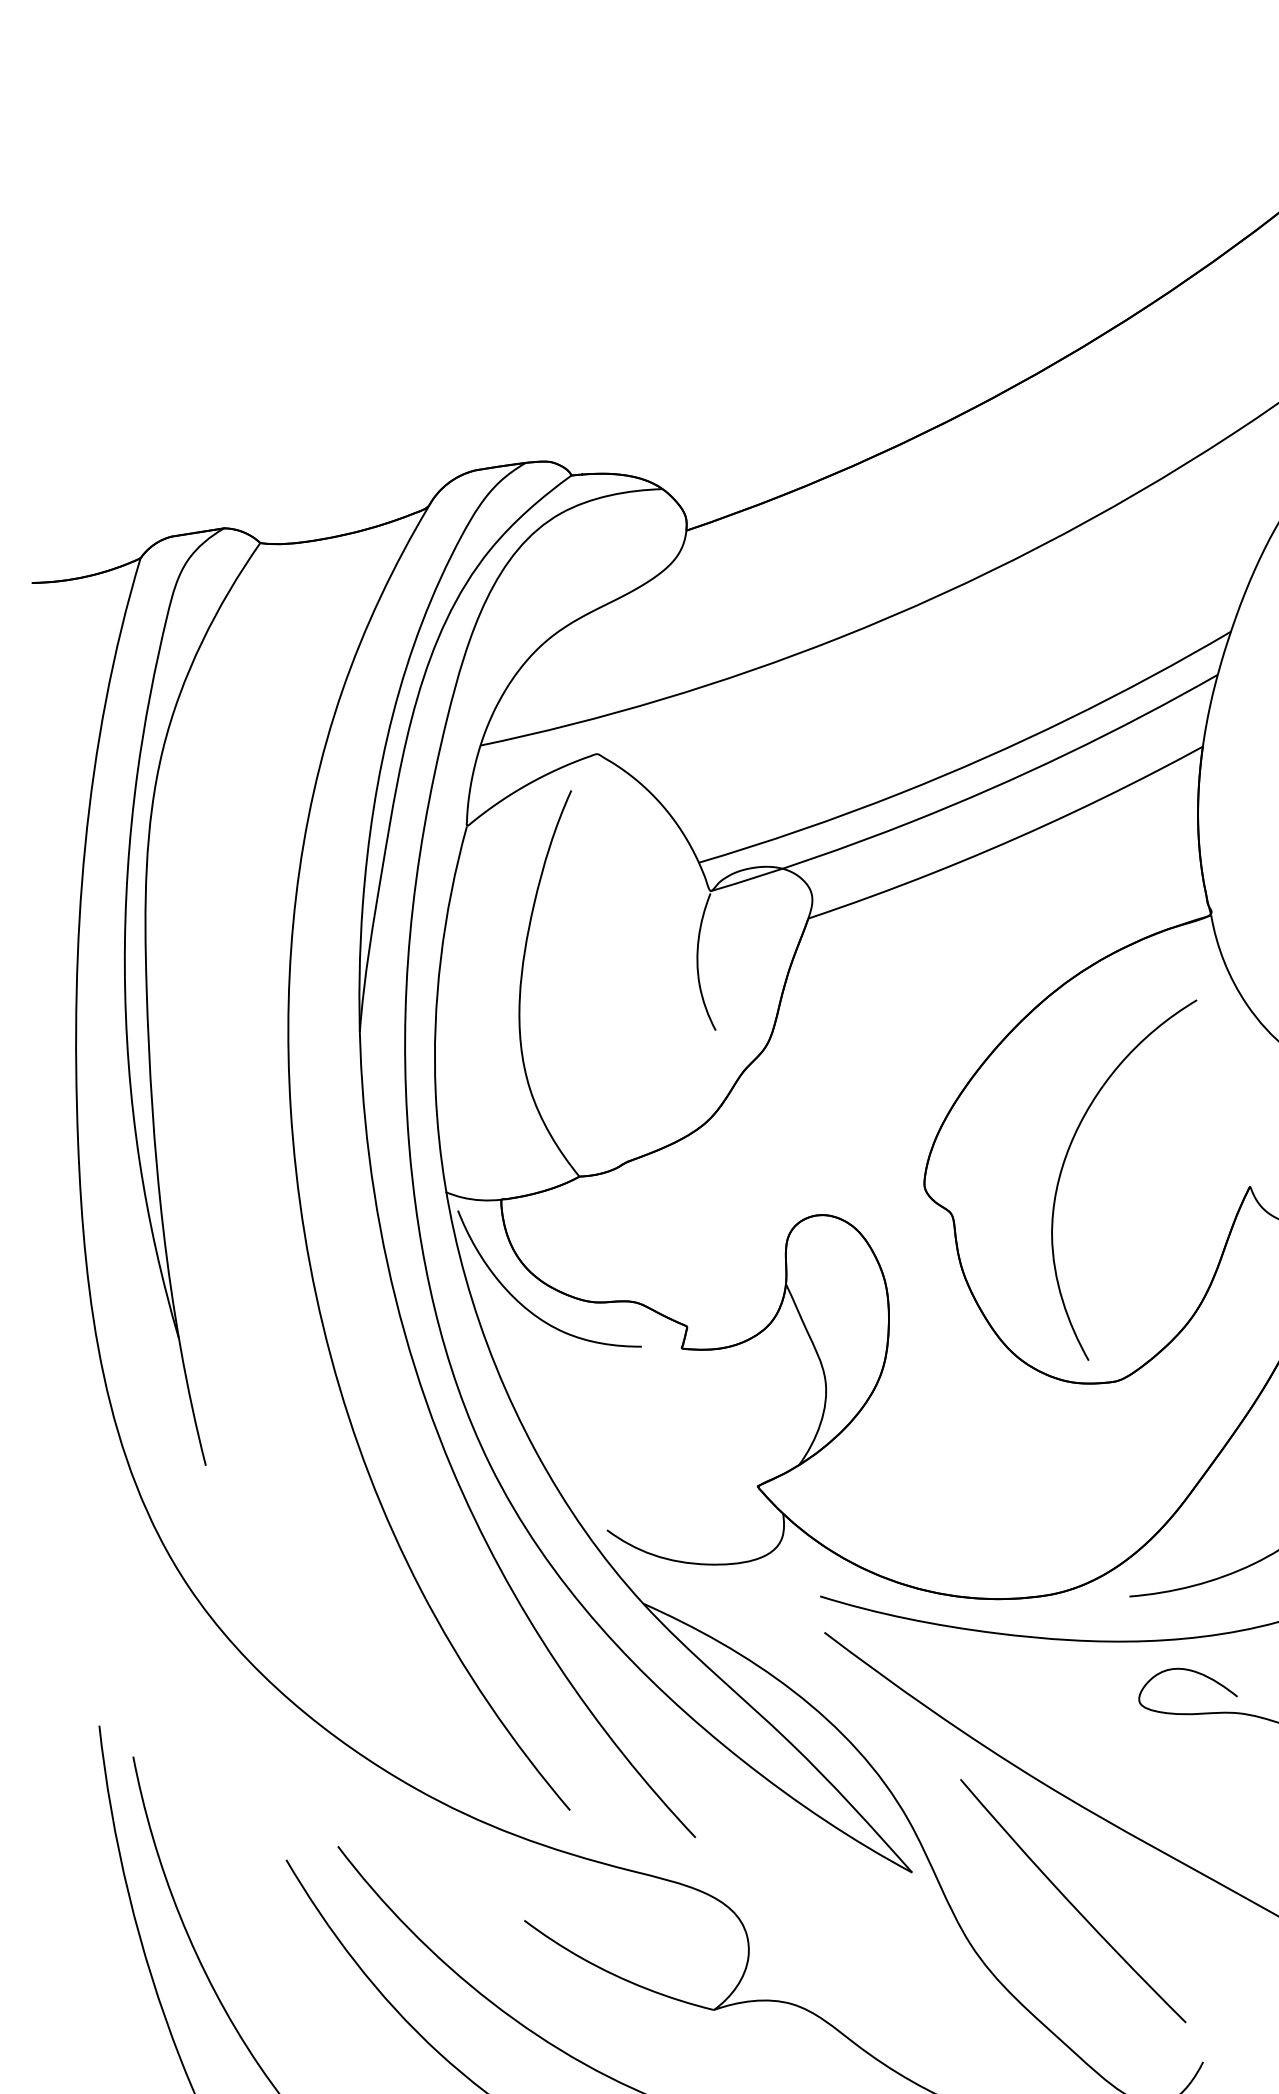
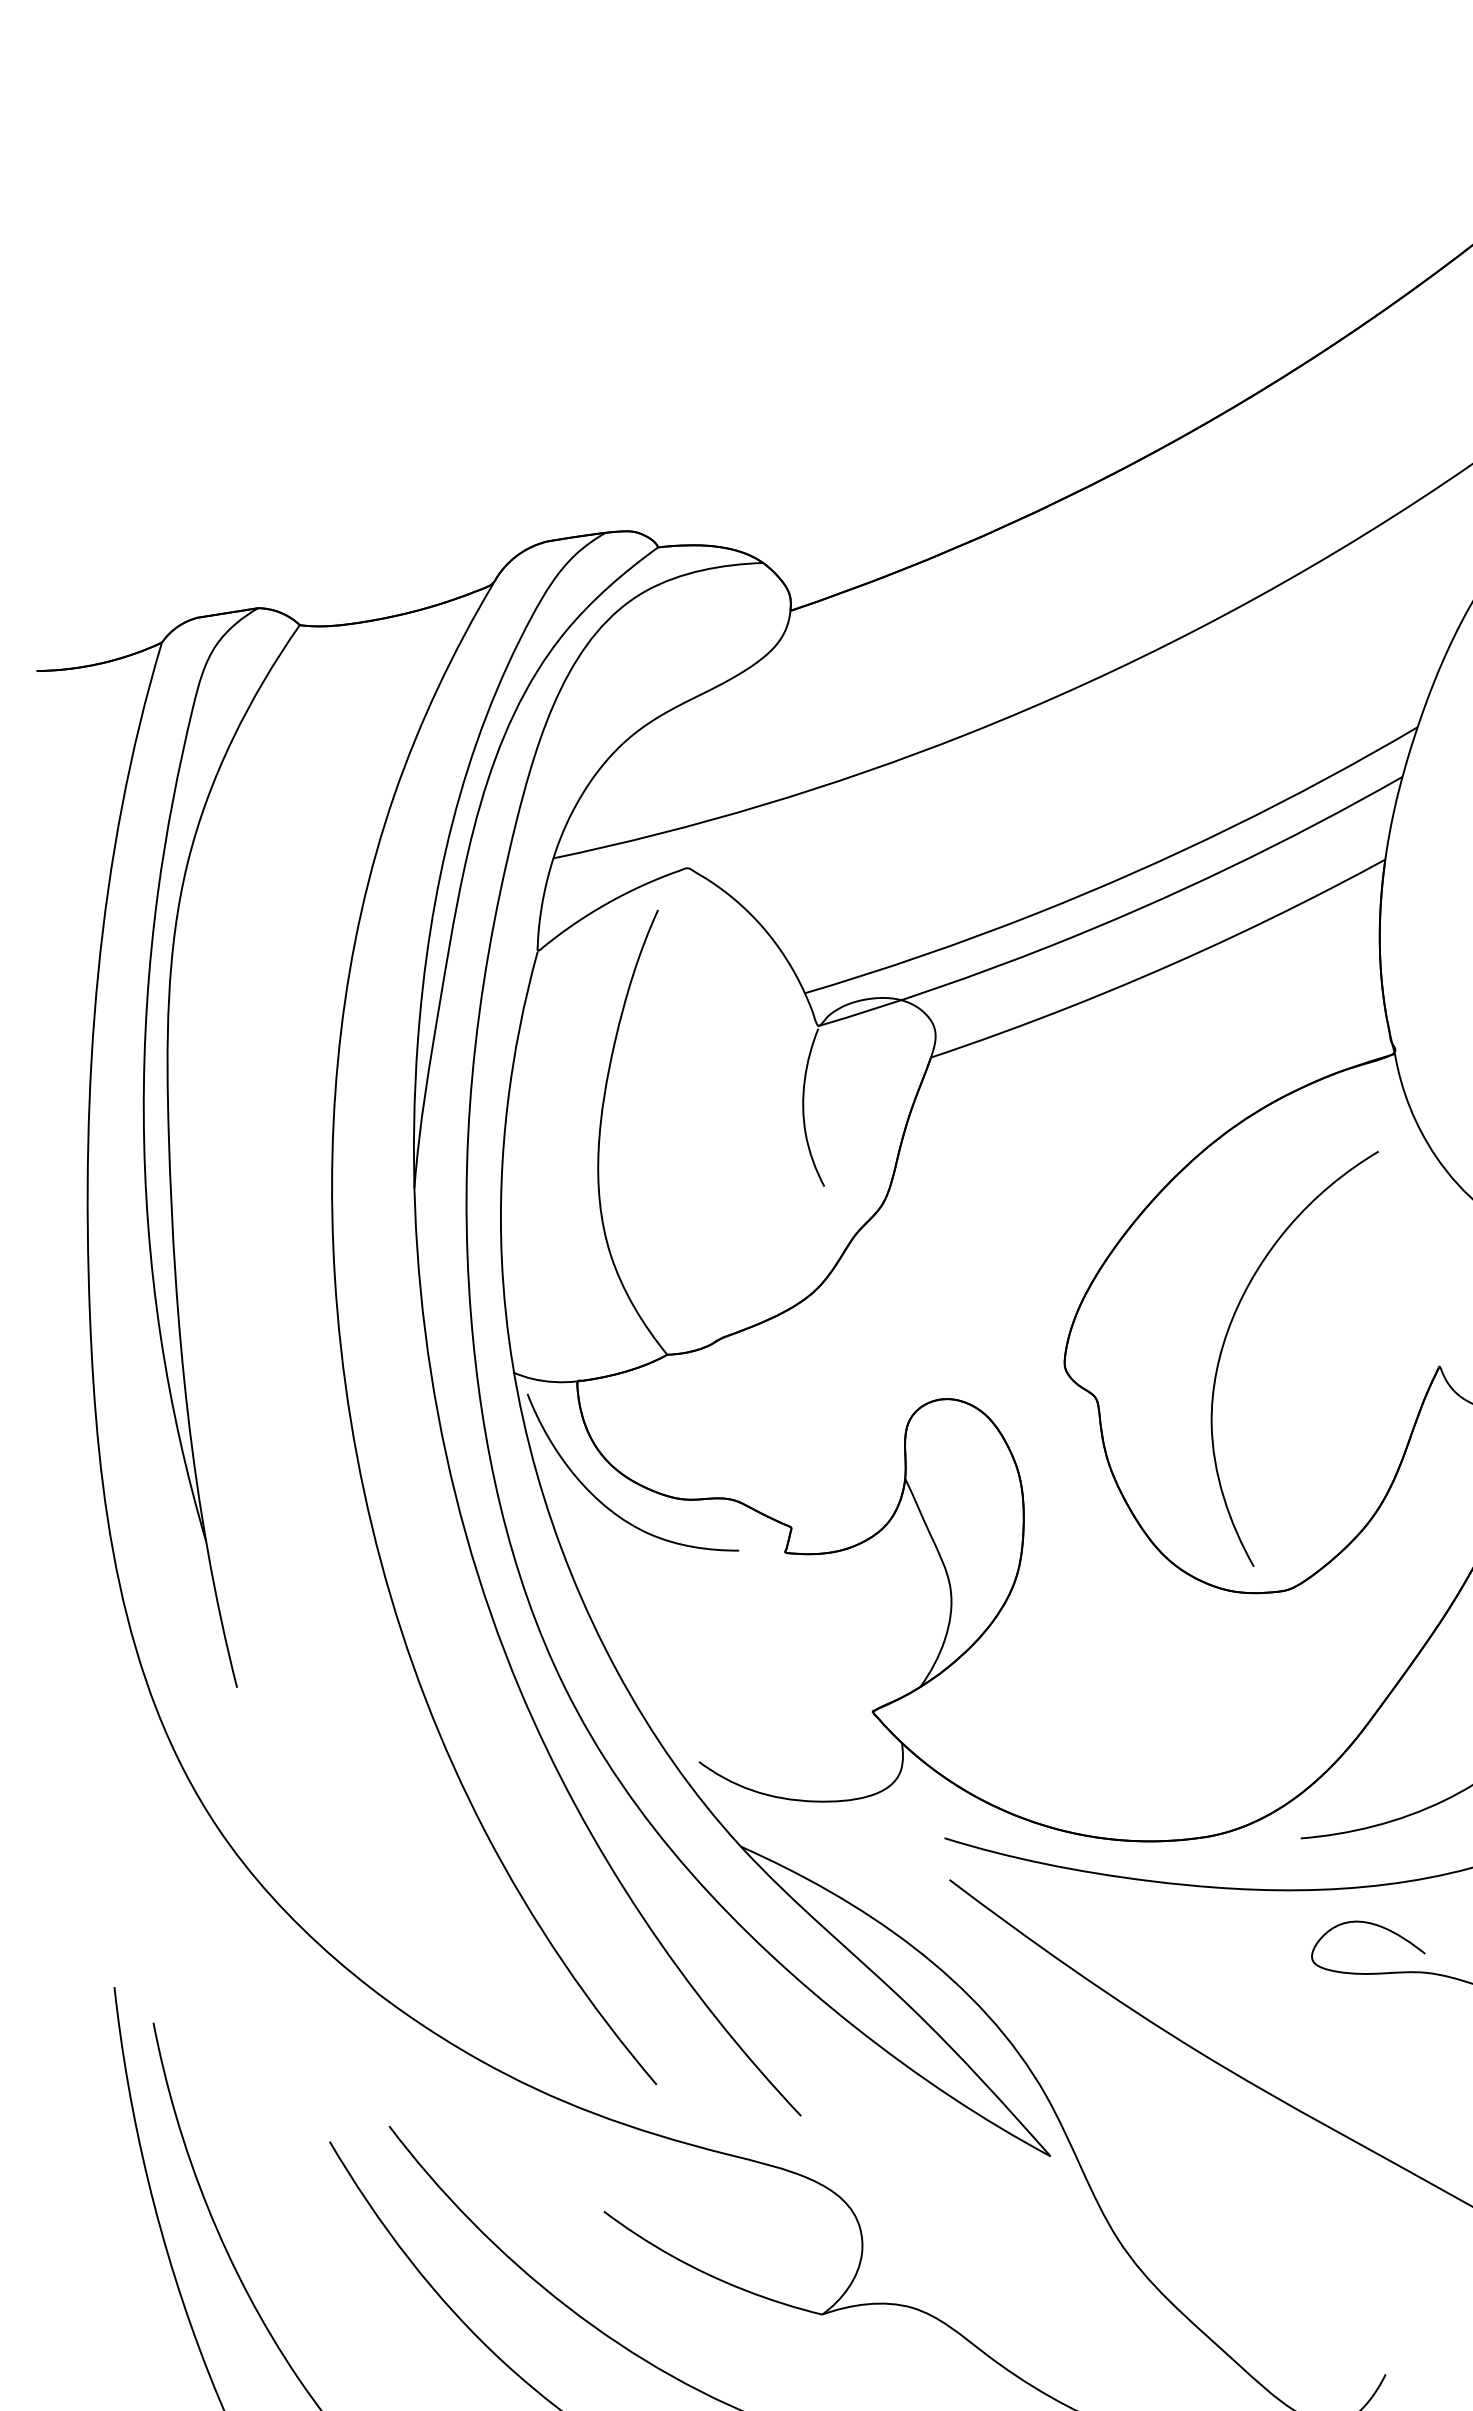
curve: (1071, 1902) -> (1233, 2190), removed

